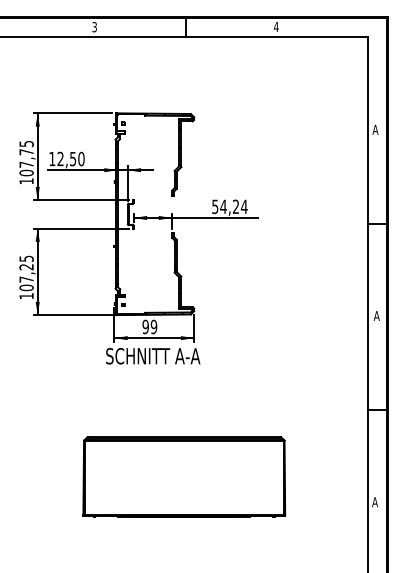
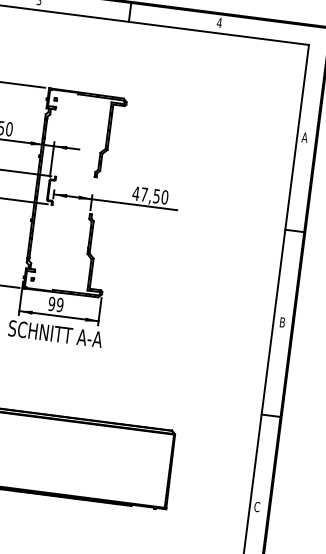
text: (229, 206) -> (150, 195), 54,24 -> 47,50
text: (376, 315) -> (282, 321), A -> B
text: (374, 502) -> (256, 507), A -> C

